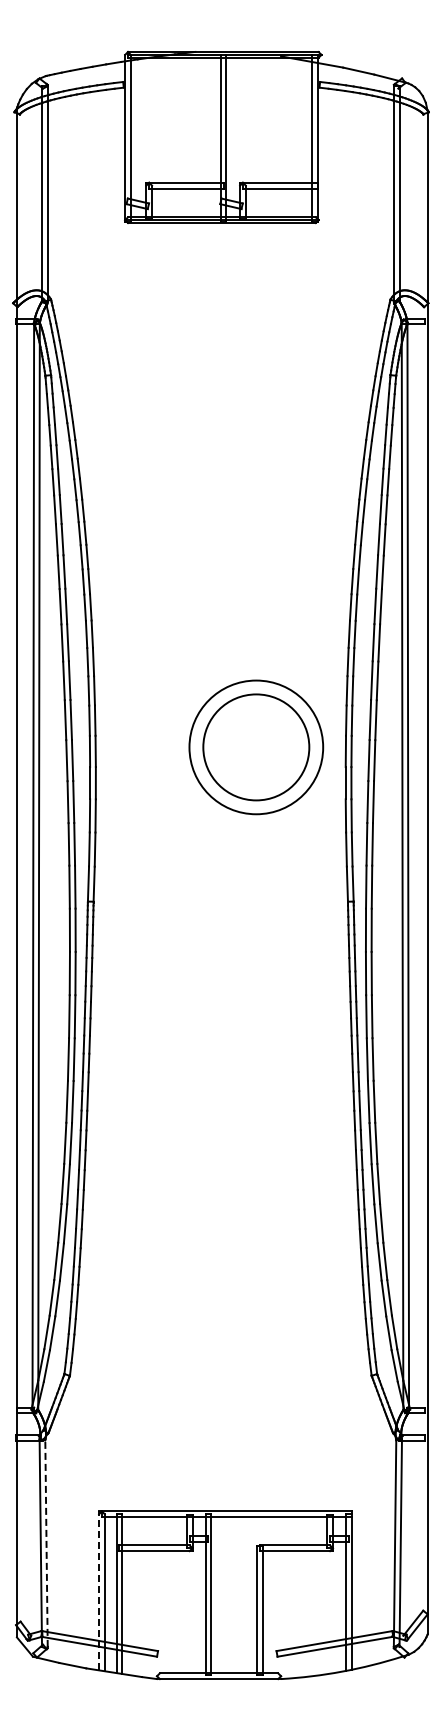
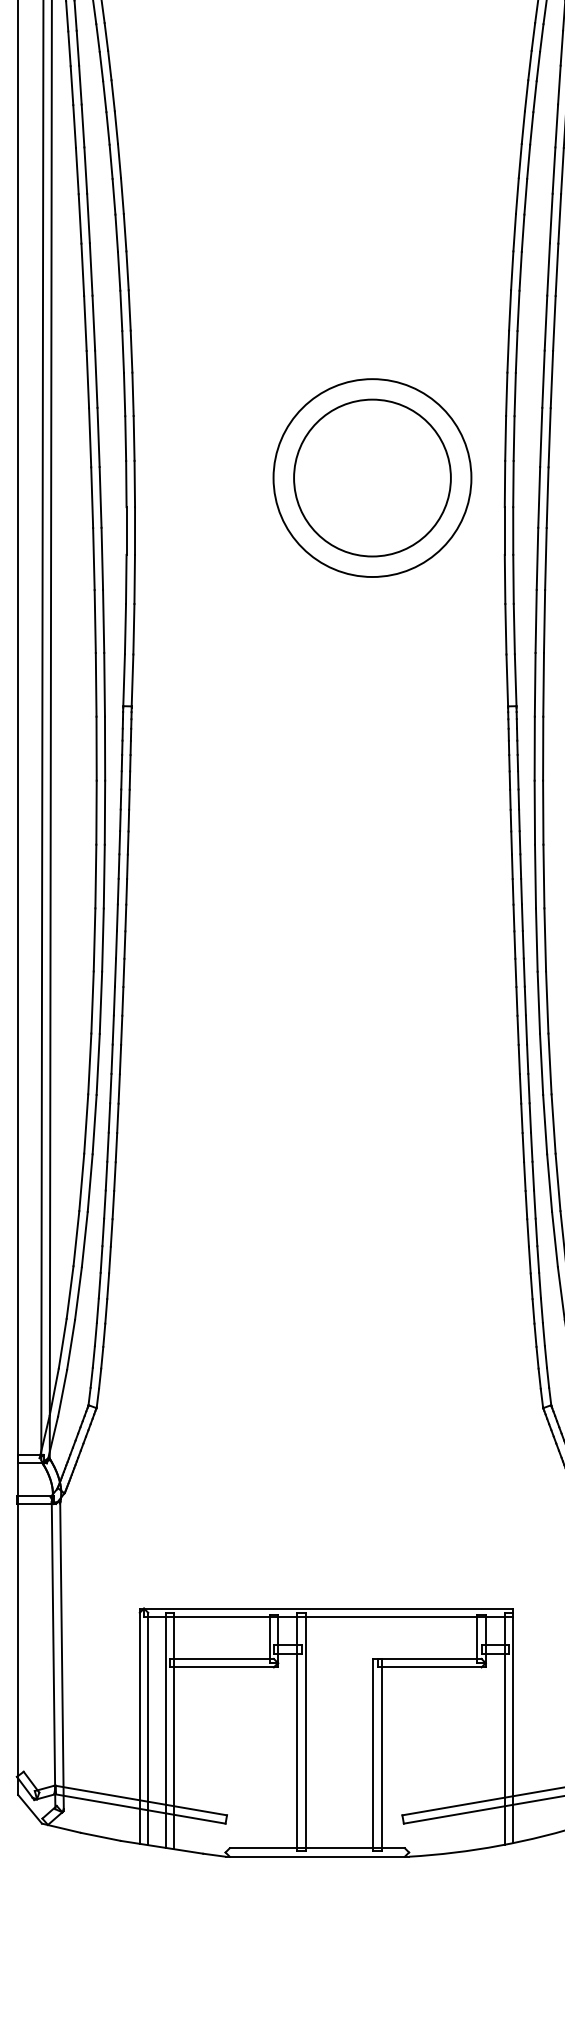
line: (46, 1543) -> (61, 1656), dashed -> solid
line: (99, 1590) -> (140, 1725), dashed -> solid

